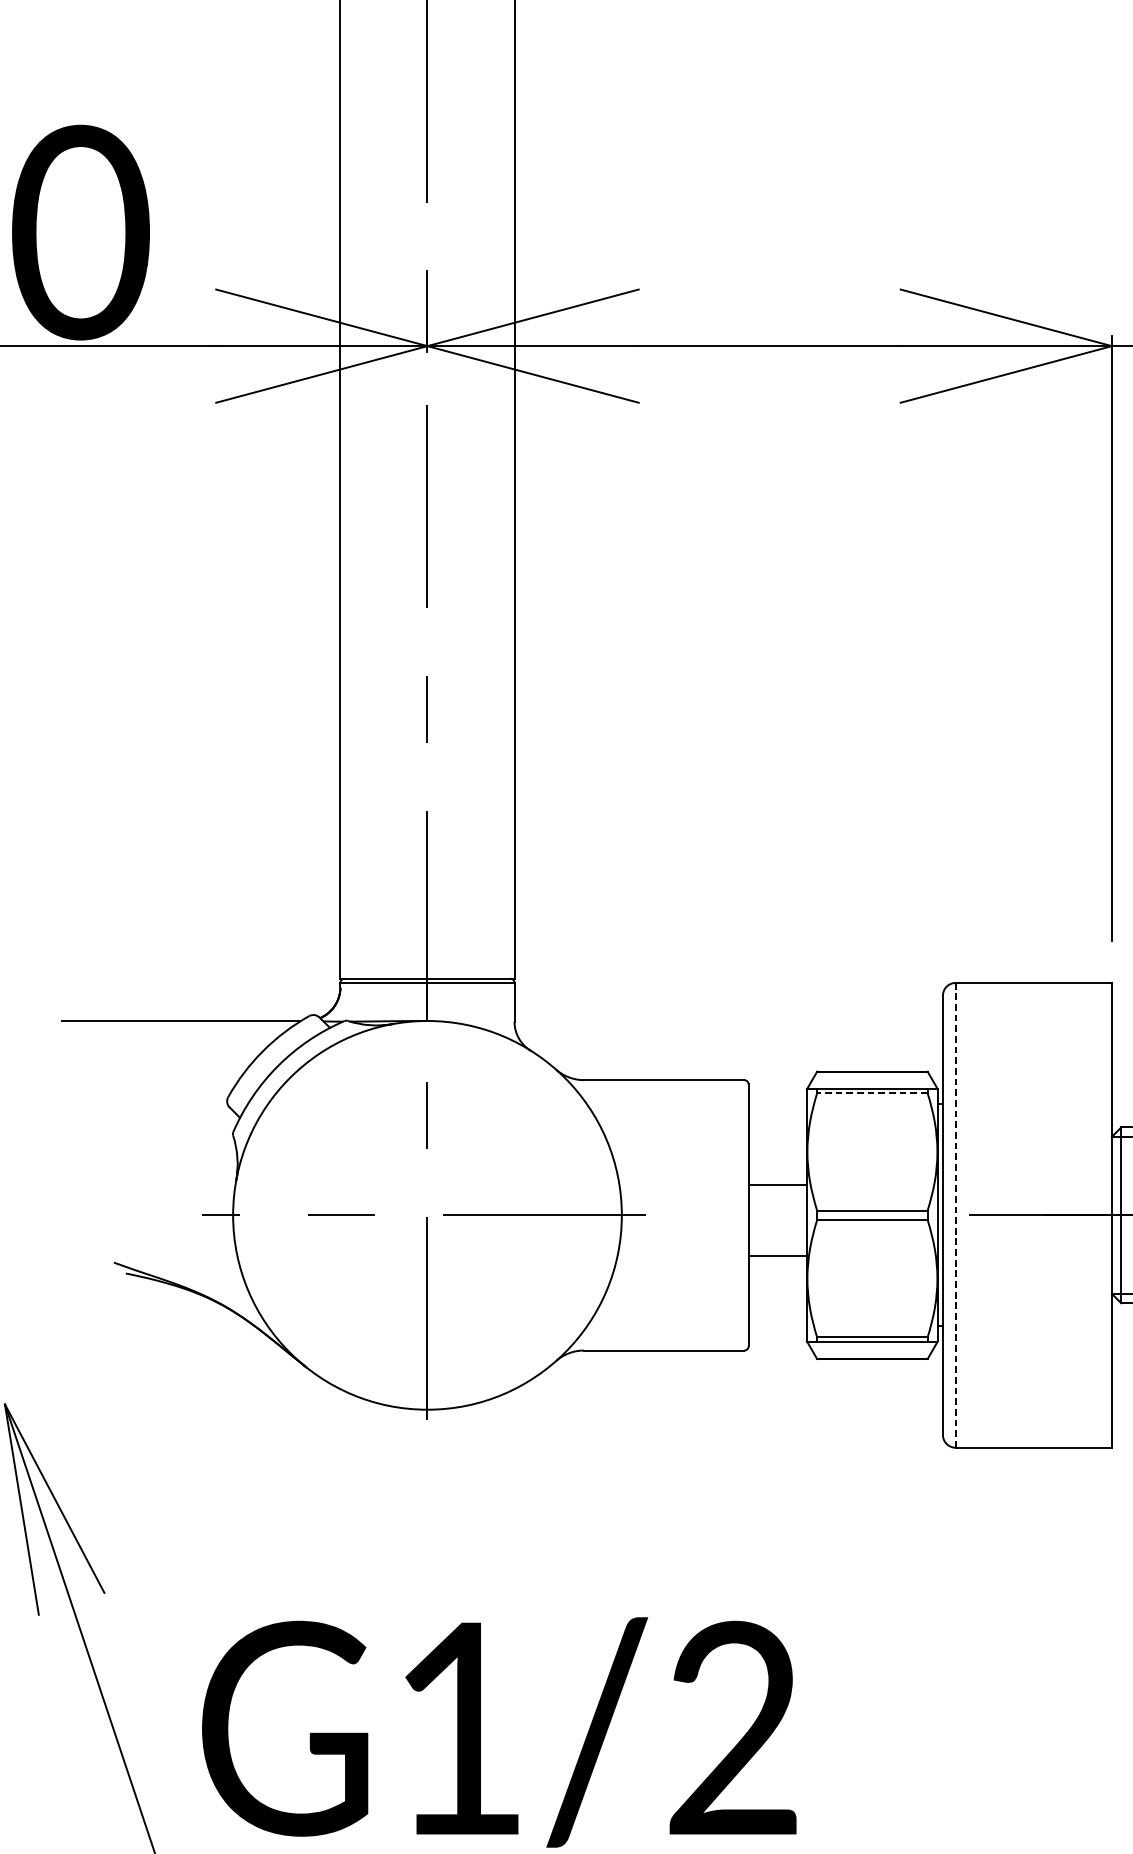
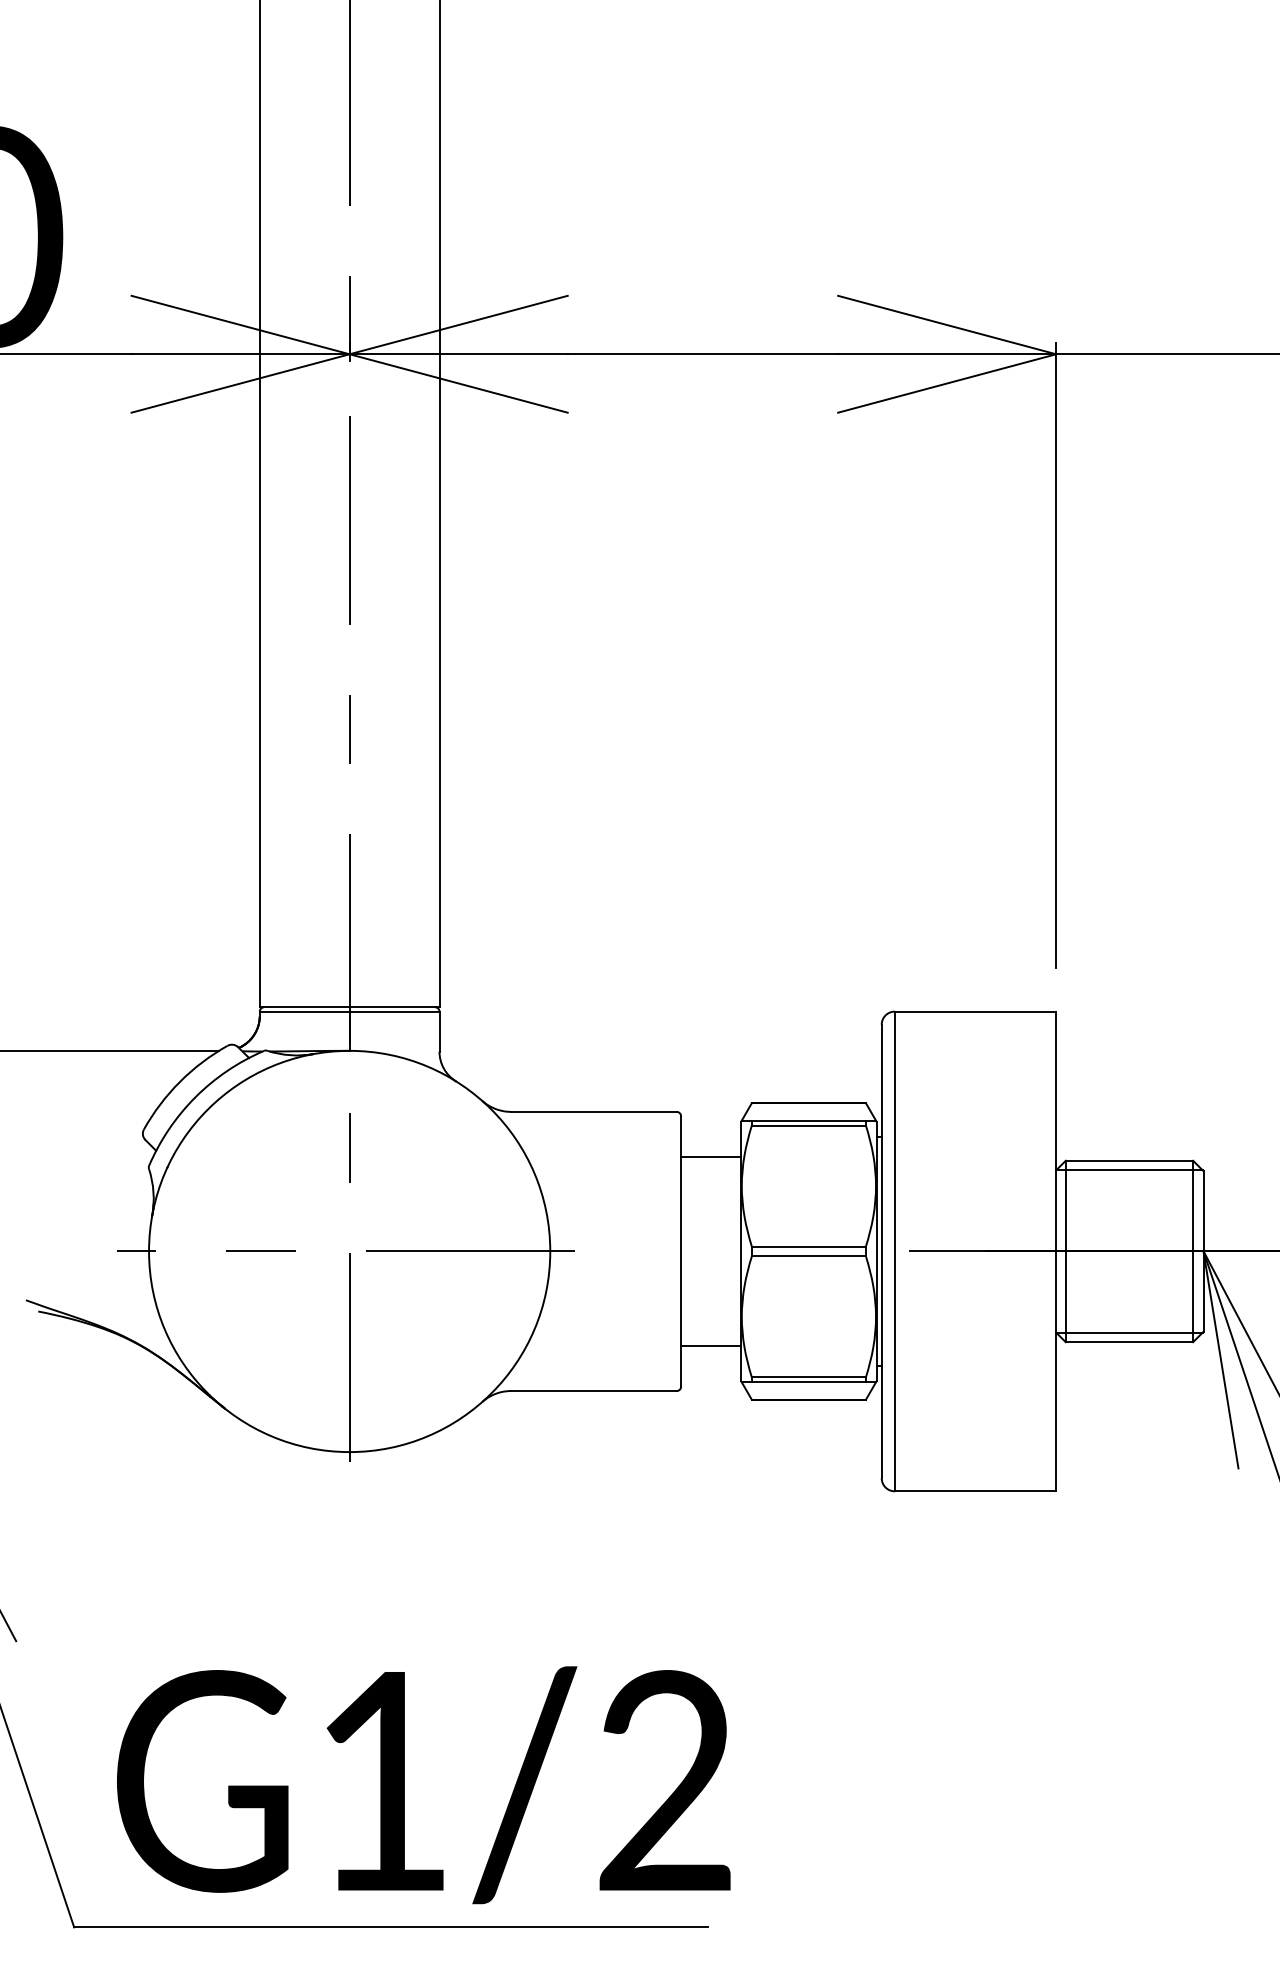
line: (872, 1093) -> (808, 1125), dashed -> solid
line: (778, 1184) -> (711, 1156), moved
line: (955, 1215) -> (894, 1251), dashed -> solid
line: (778, 1256) -> (711, 1346), moved

